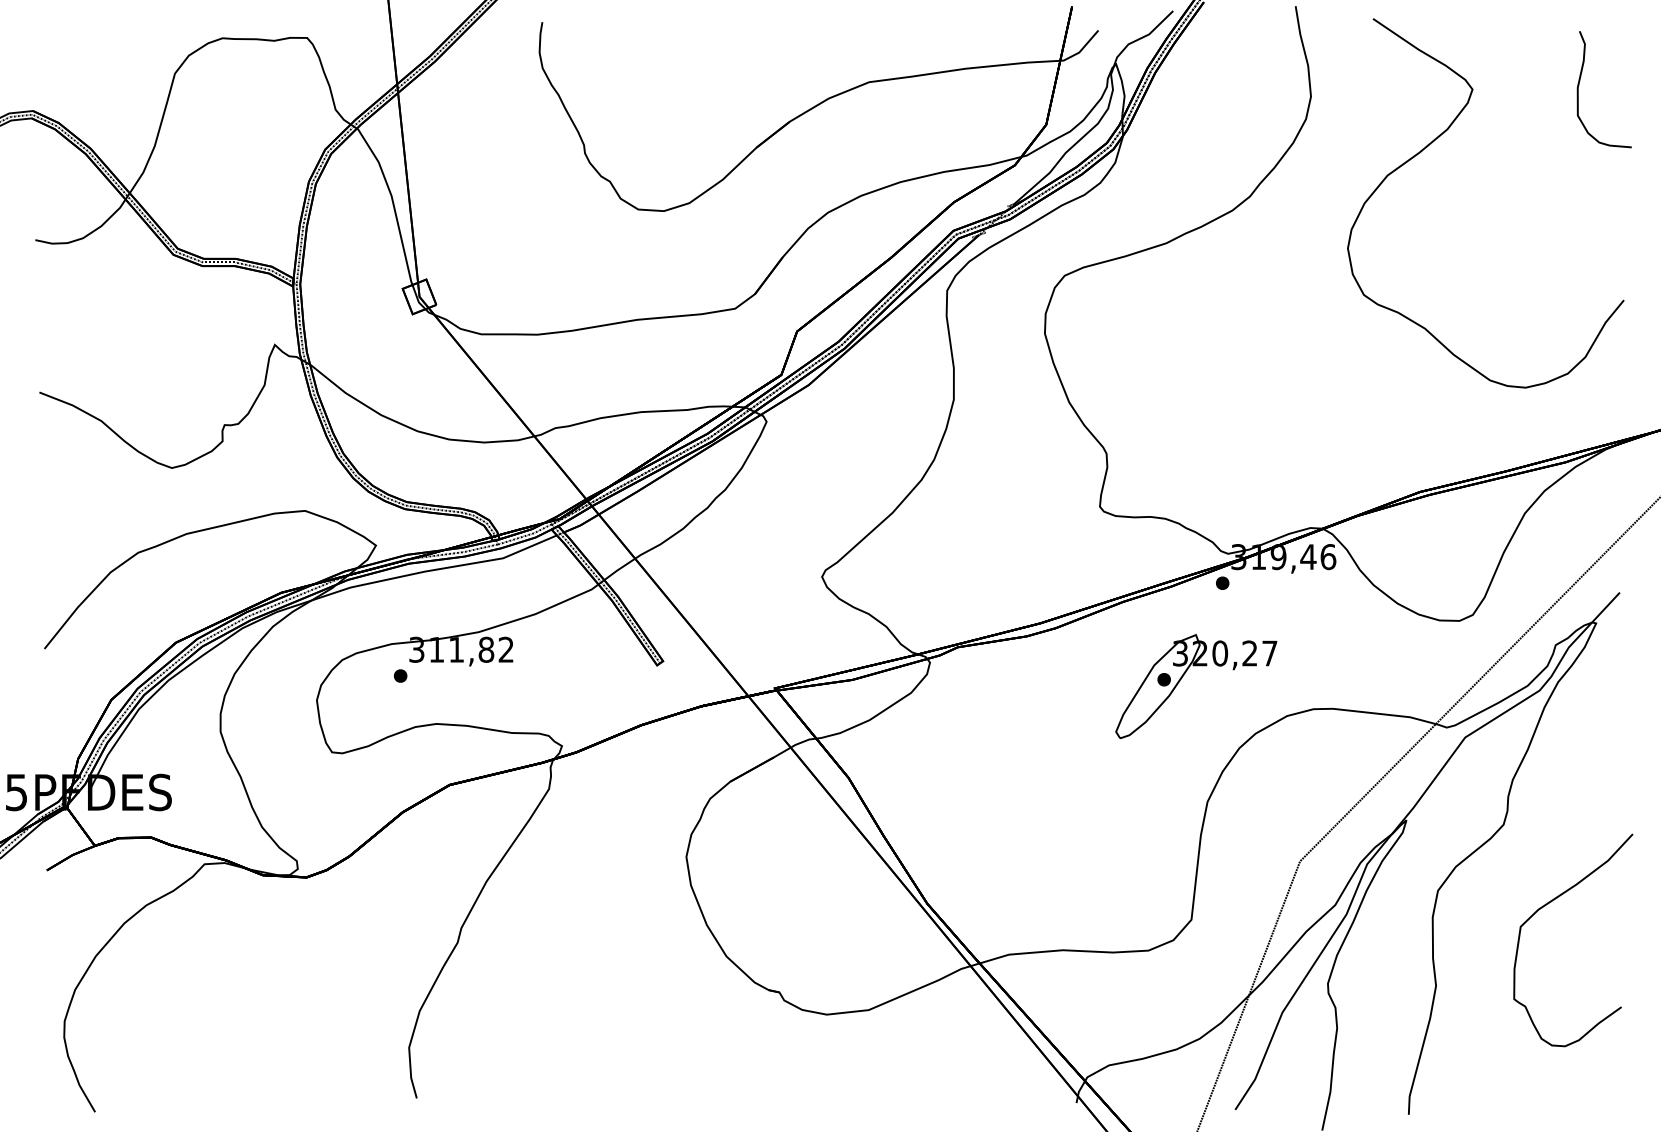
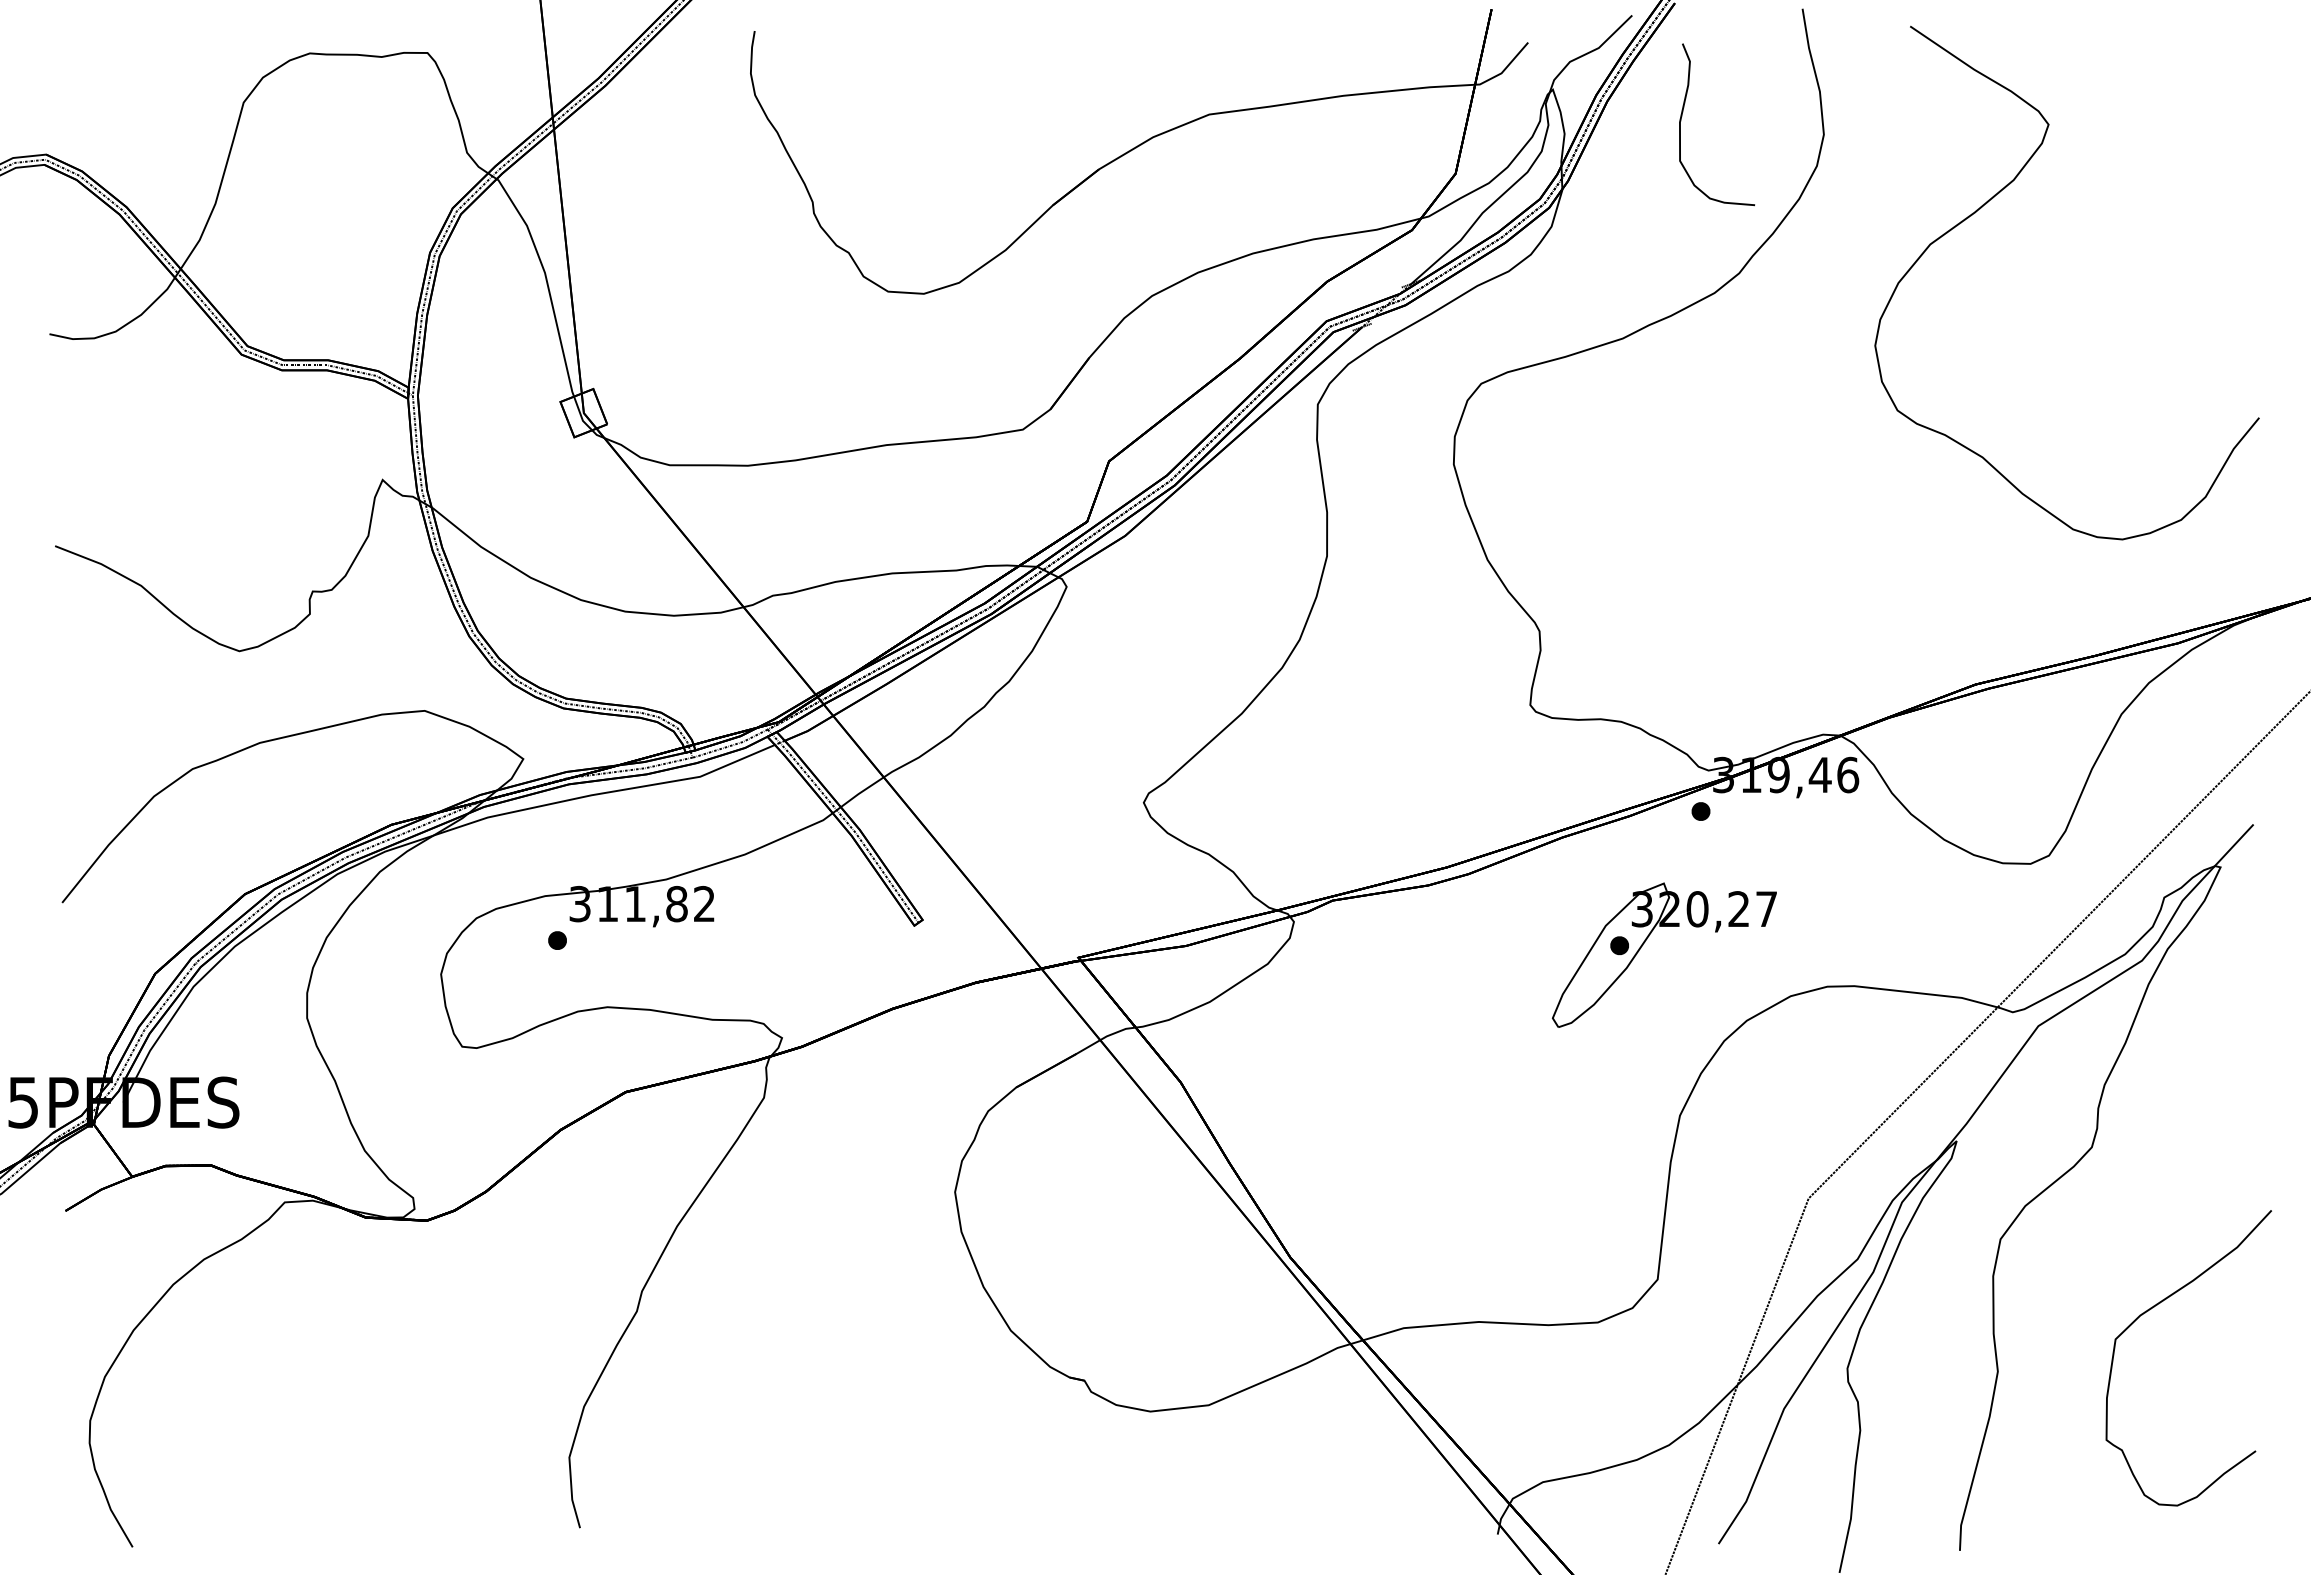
part: (1579, 83) -> (1682, 116), moved
curve: (1548, 903) -> (2154, 1307), moved

